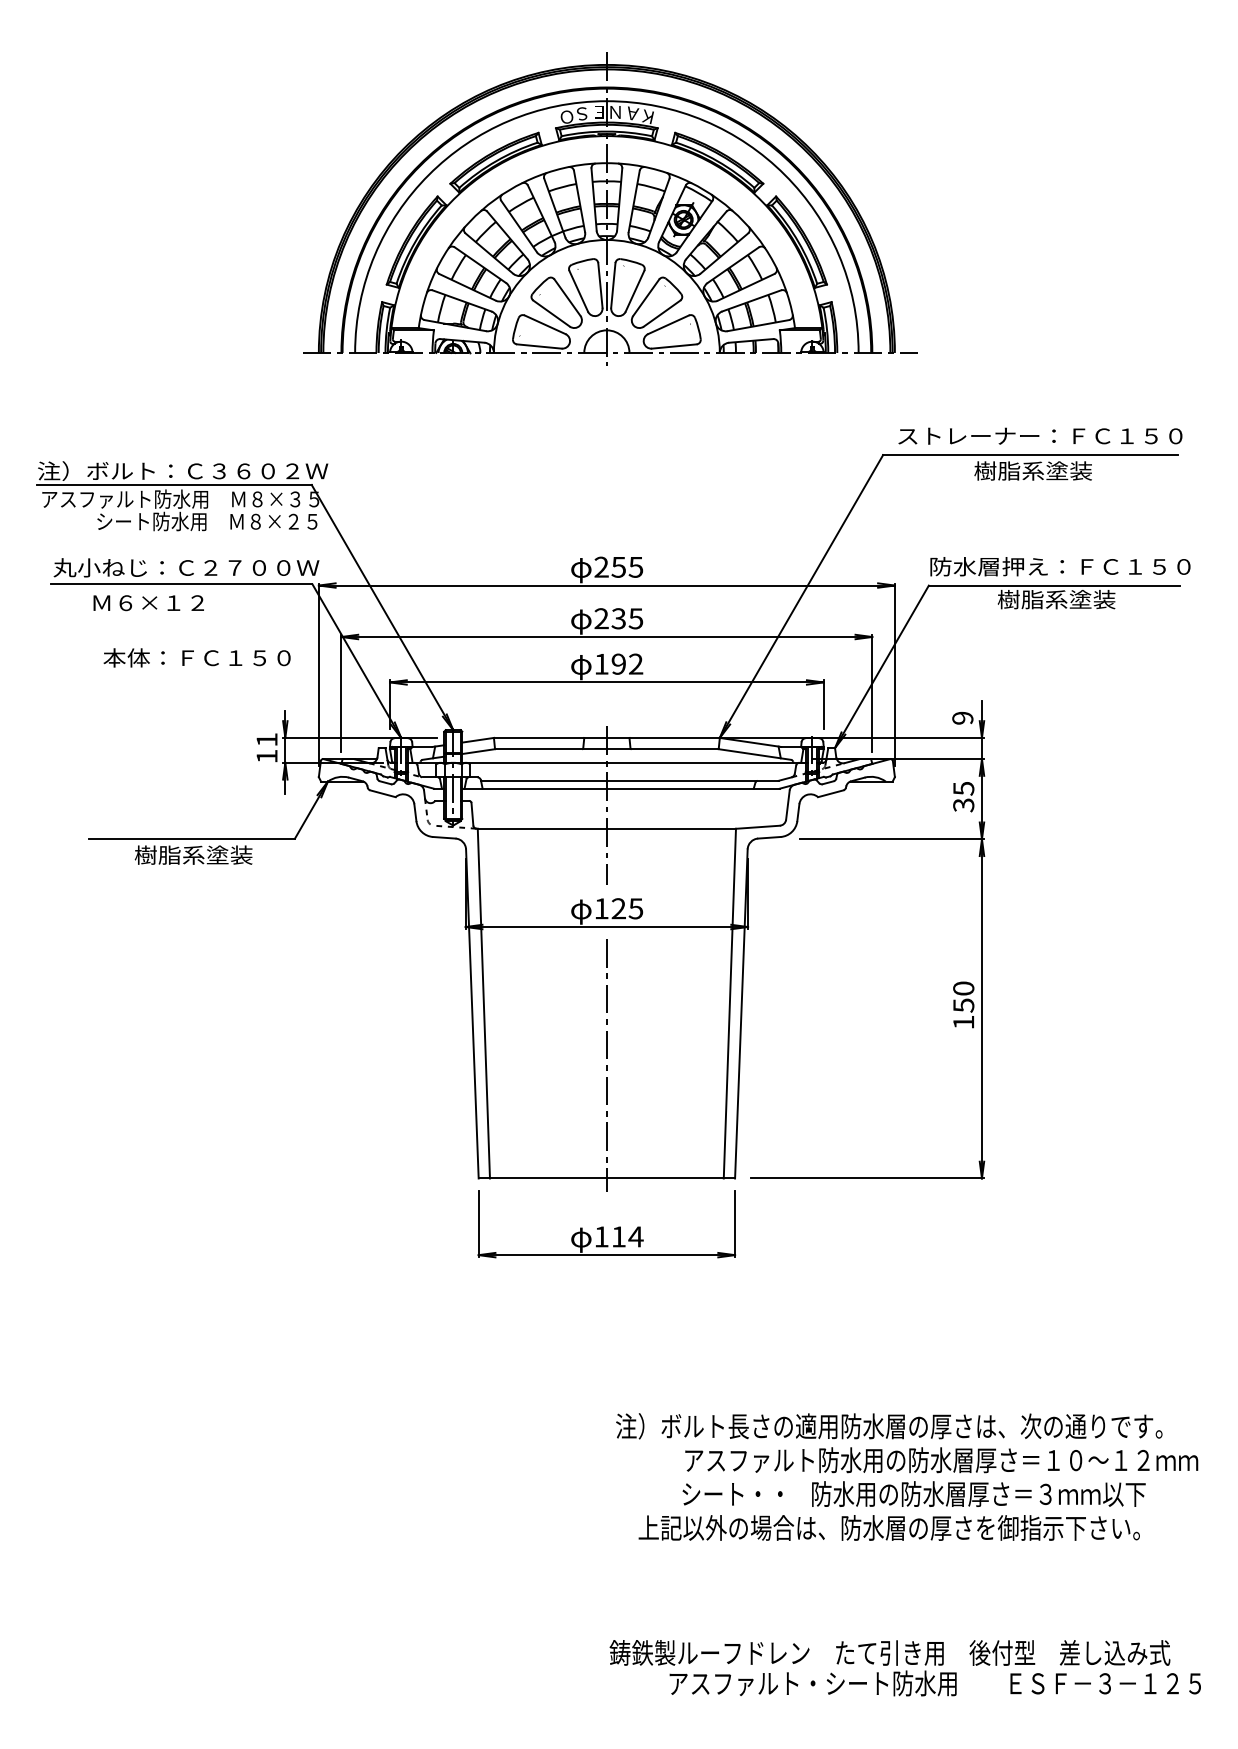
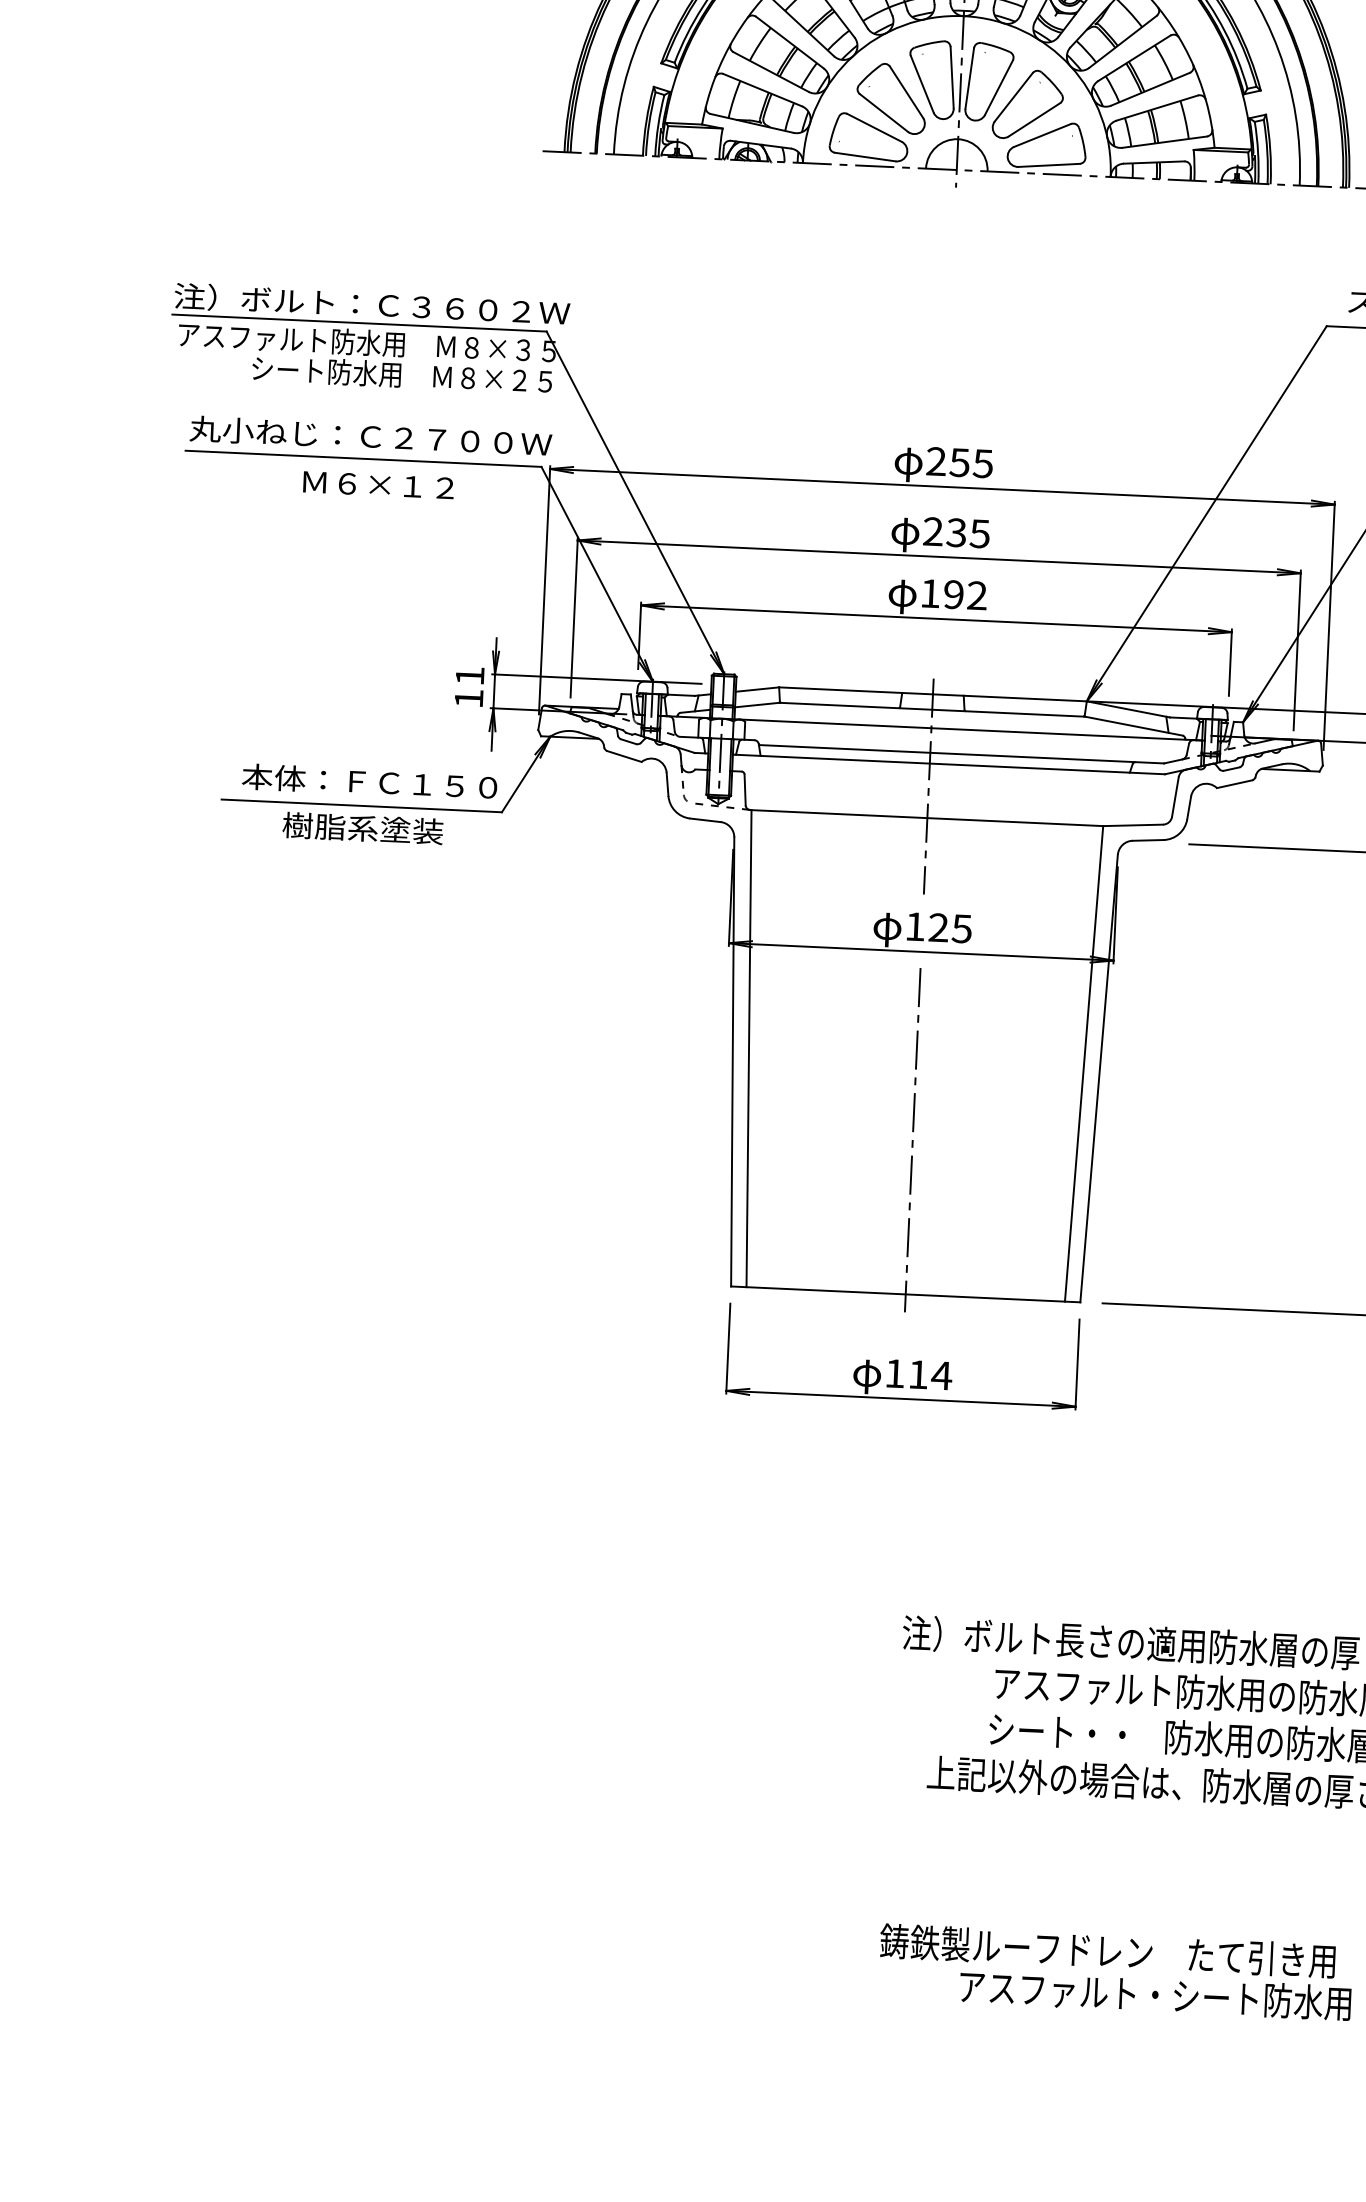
text: (148, 603) -> (378, 485), moved
text: (196, 657) -> (368, 781), moved

